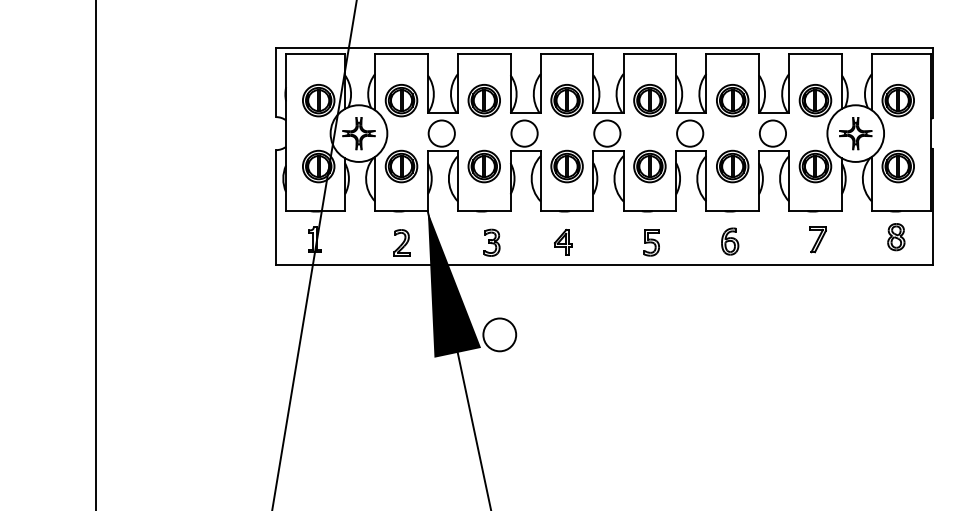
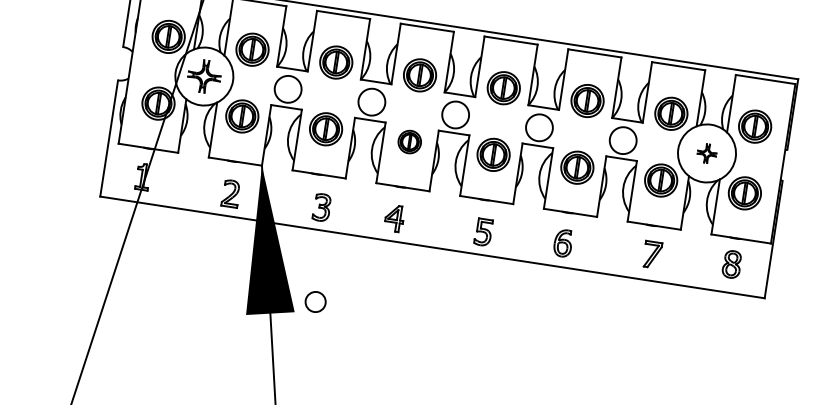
part: (855, 133) -> (706, 153), size x0.6
part: (566, 166) -> (409, 141), size x0.7
circle: (499, 334) -> (315, 301), size x0.6

